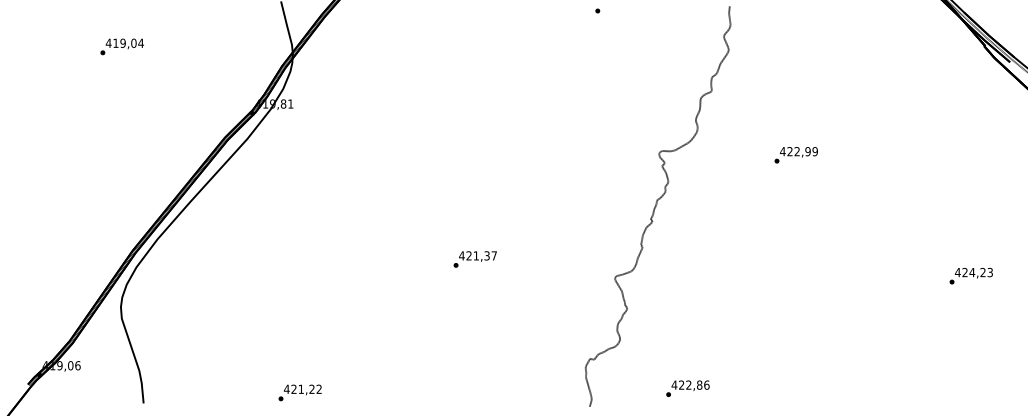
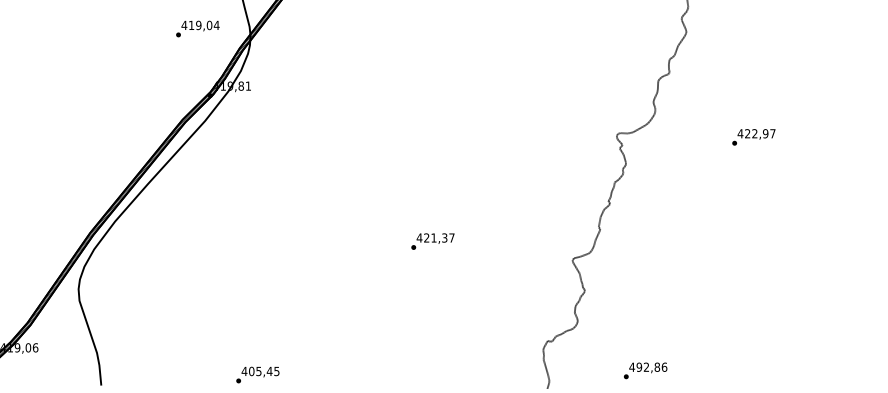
text: (121, 46) -> (197, 28), moved
text: (814, 151) -> (772, 133), 422,99 -> 422,97
text: (681, 384) -> (639, 366), 422,86 -> 492,86
text: (306, 388) -> (264, 370), 421,22 -> 405,45

